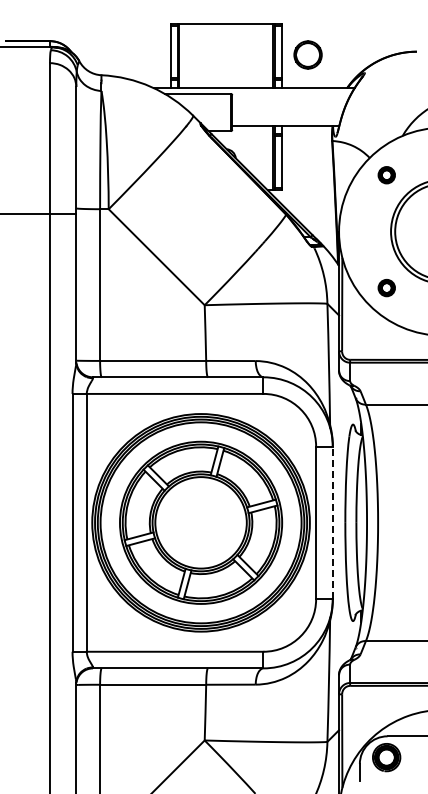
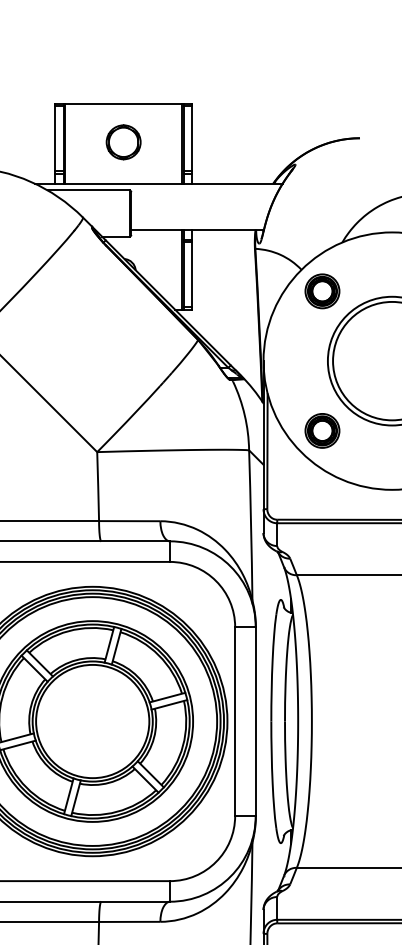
circle: (307, 54) -> (122, 141), moved
part: (386, 174) -> (322, 290), size x1.67
part: (386, 287) -> (322, 430), size x1.67
line: (332, 522) -> (255, 721), dashed -> solid

